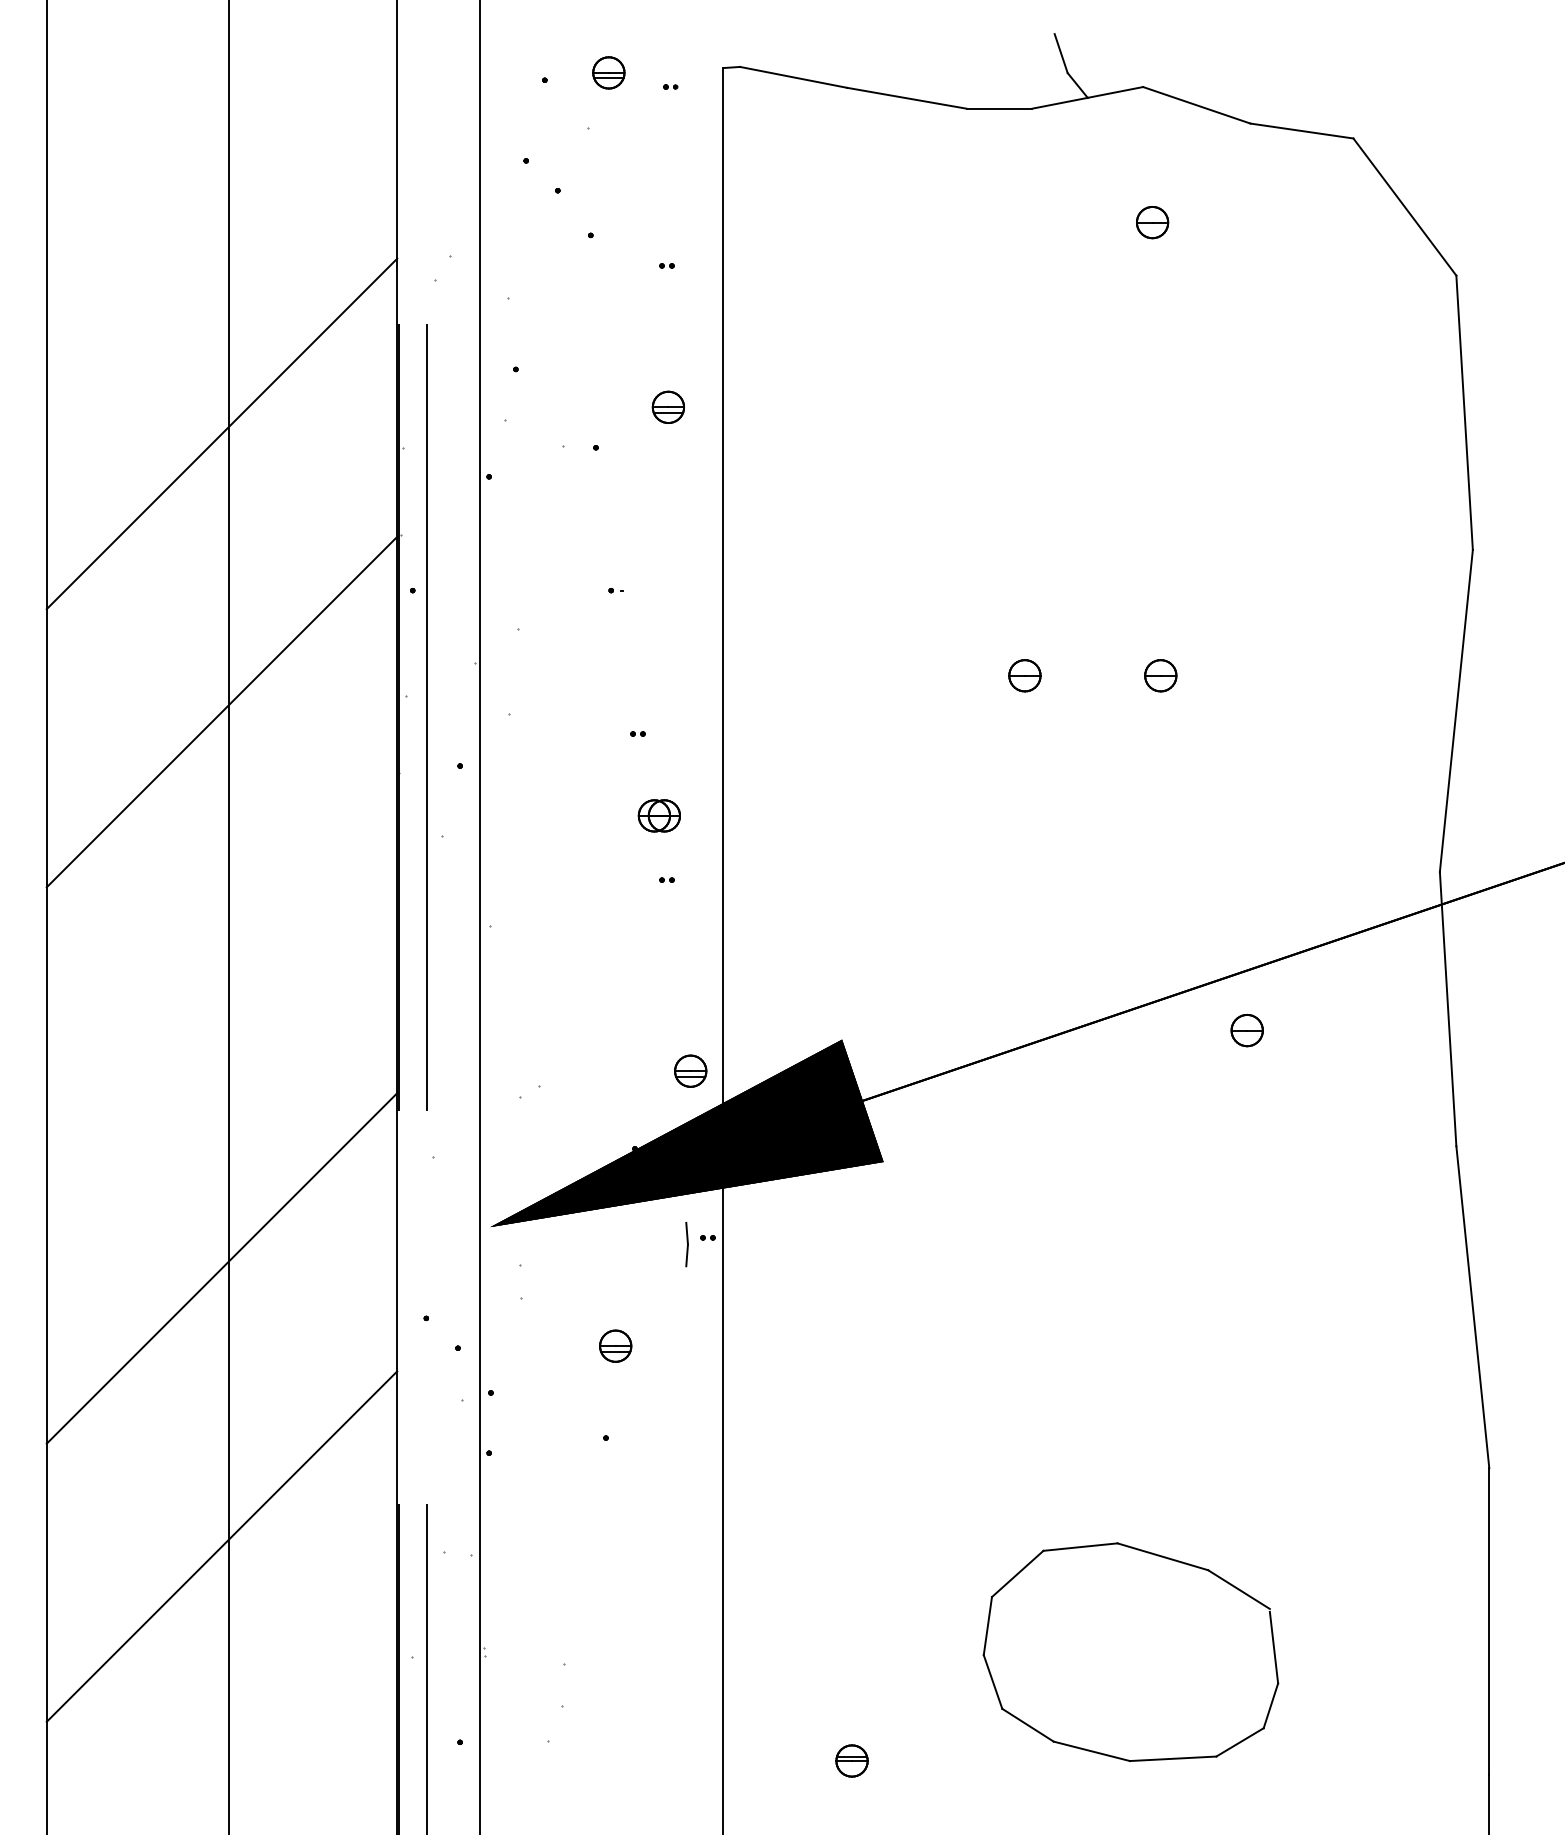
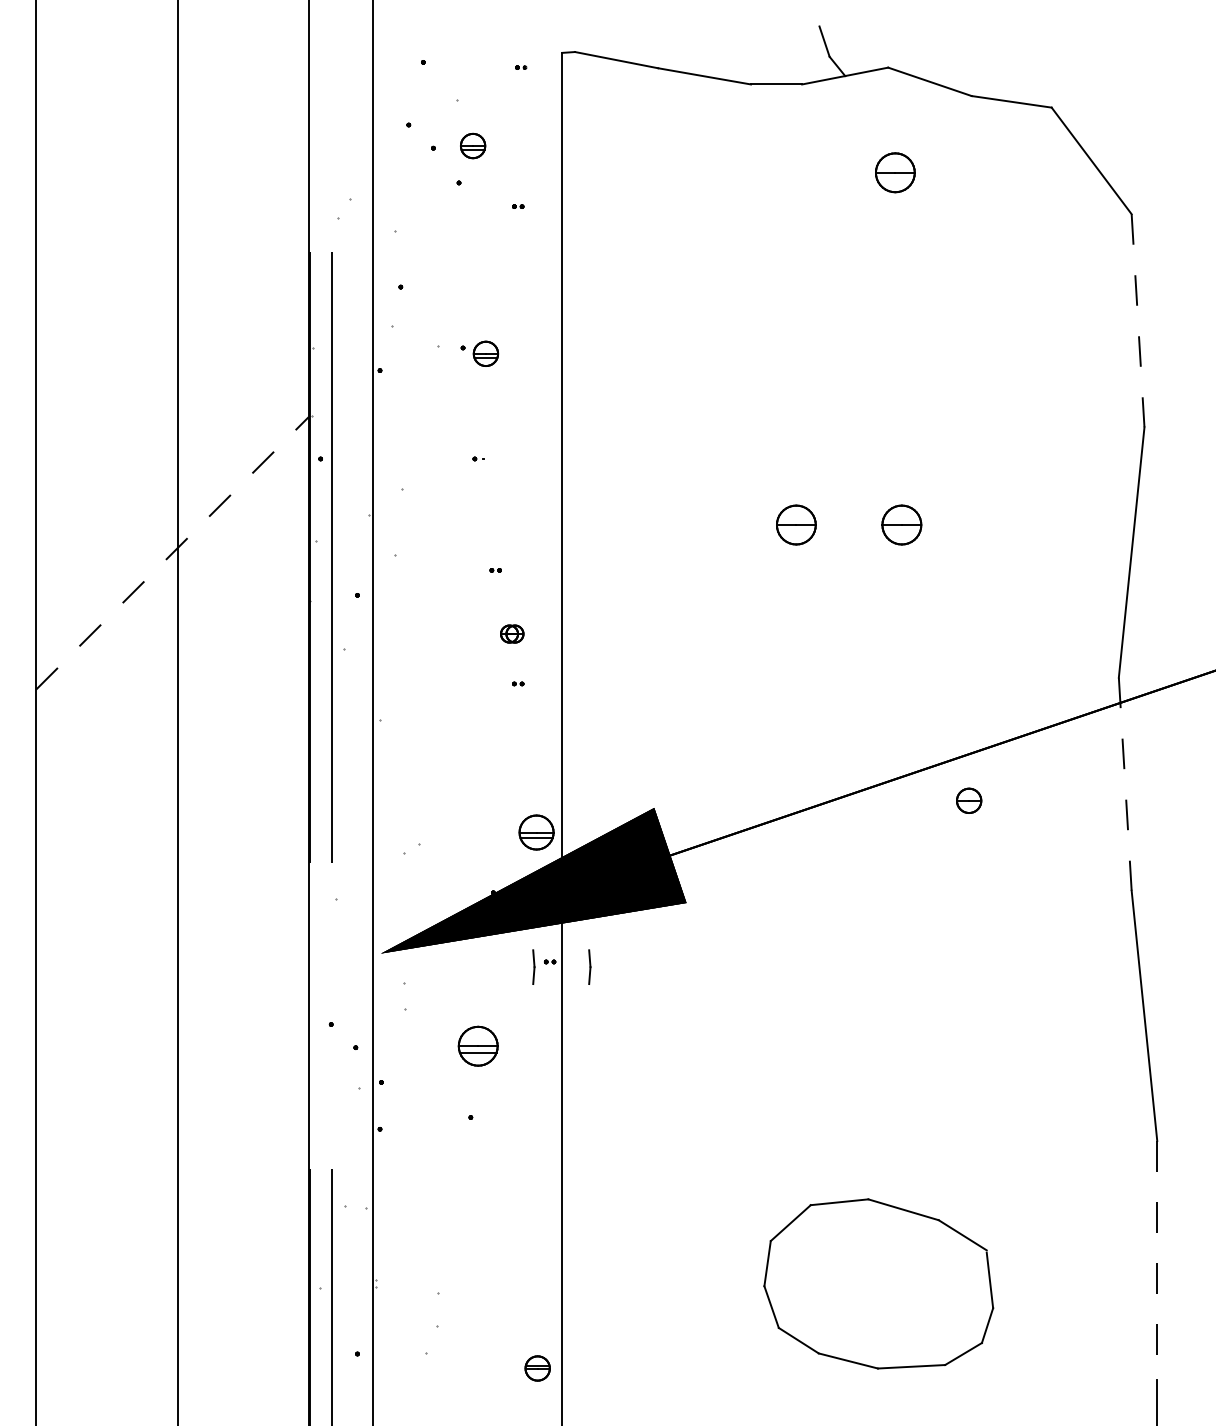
part: (608, 72) -> (472, 145), moved
part: (1152, 222) -> (895, 172), size x1.6
part: (667, 406) -> (485, 353), moved
line: (1464, 413) -> (1137, 321), solid -> dashed
line: (221, 433) -> (172, 336), removed
part: (1024, 675) -> (796, 524), size x1.6
part: (1160, 675) -> (901, 524), size x1.6
line: (222, 712) -> (172, 553), solid -> dashed
part: (658, 815) -> (511, 633), size x0.7
line: (1448, 1009) -> (1125, 784), solid -> dashed
part: (690, 1070) -> (536, 831), size x1.4
line: (759, 1244) -> (590, 967), added
line: (221, 1268) -> (172, 985), removed
part: (615, 1345) -> (478, 1045), size x1.6
line: (221, 1546) -> (172, 1201), removed
line: (1489, 1621) -> (1157, 1260), solid -> dashed
part: (851, 1760) -> (537, 1368), moved

